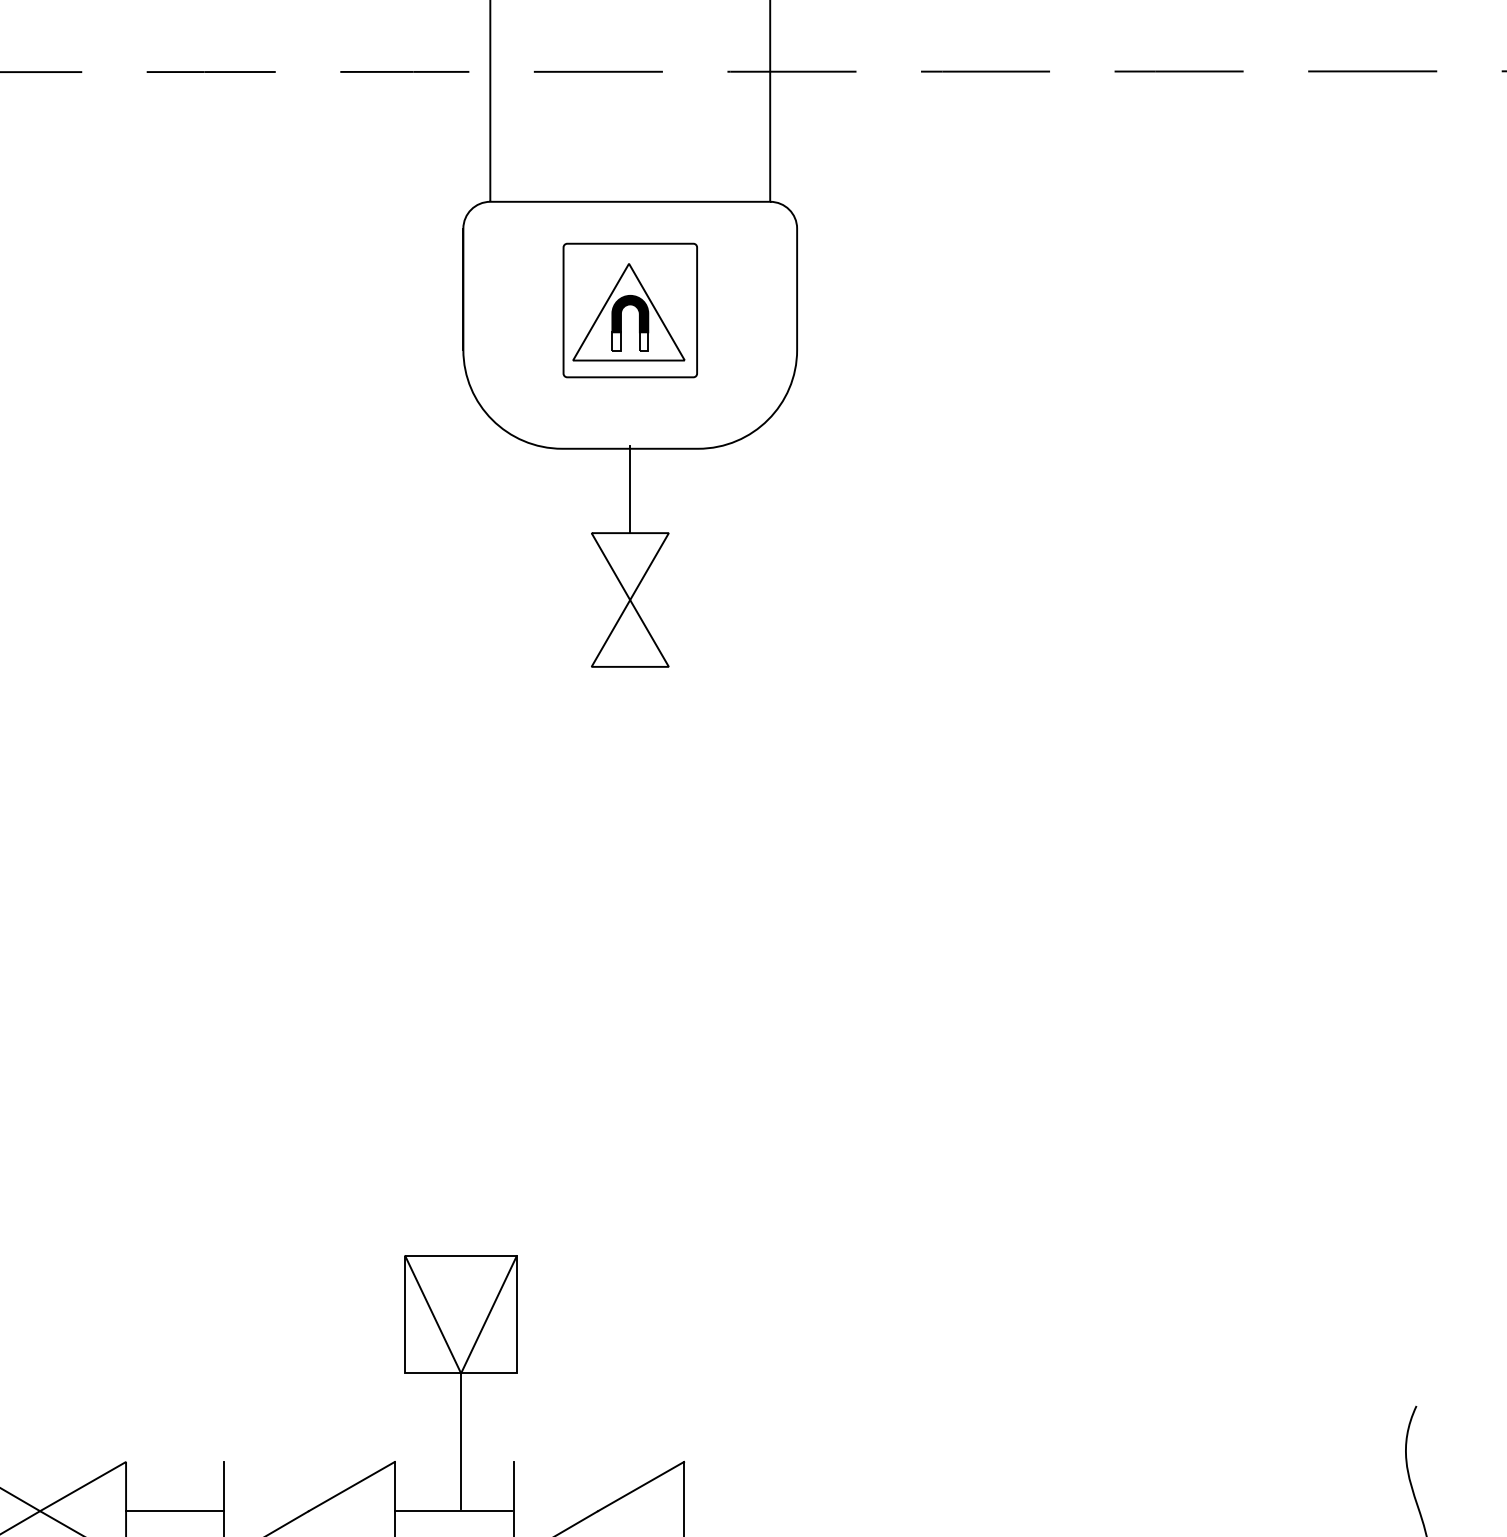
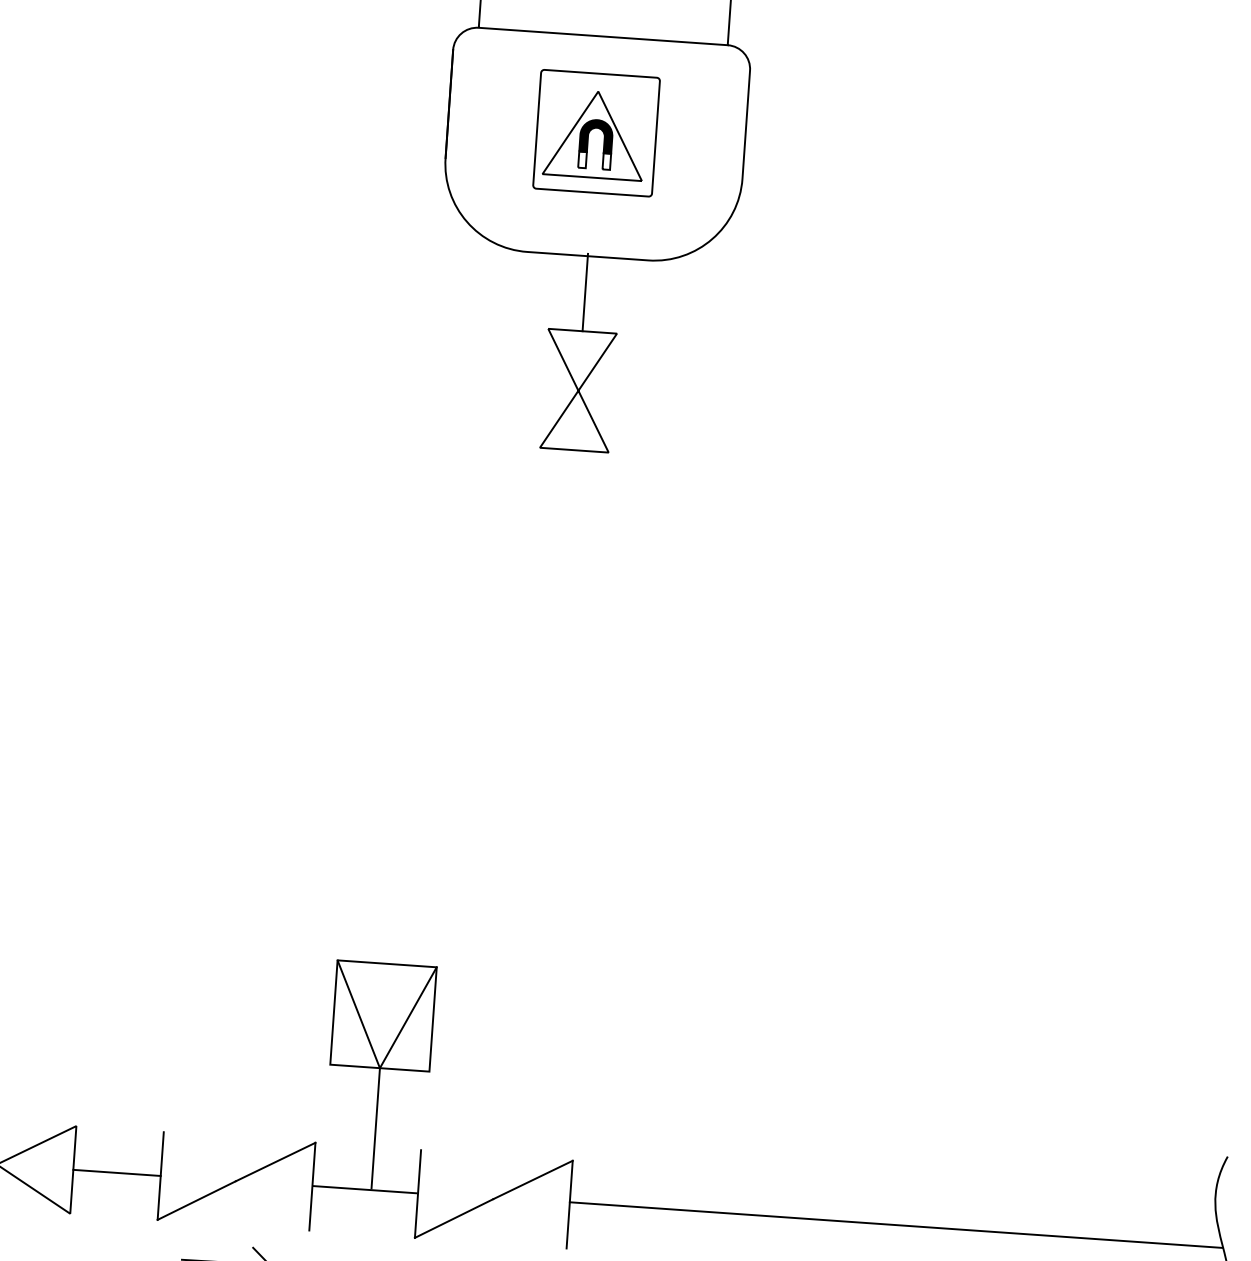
line: (1050, 1508) -> (895, 1224), added

